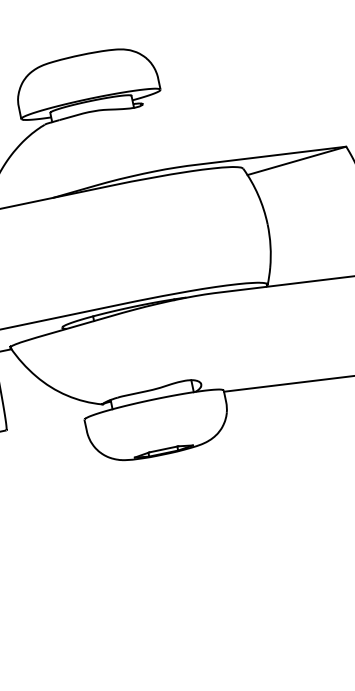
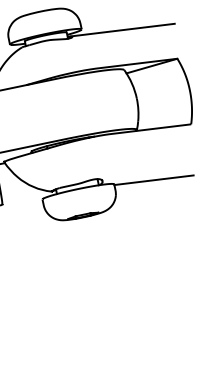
line: (239, 89) -> (122, 29), added

